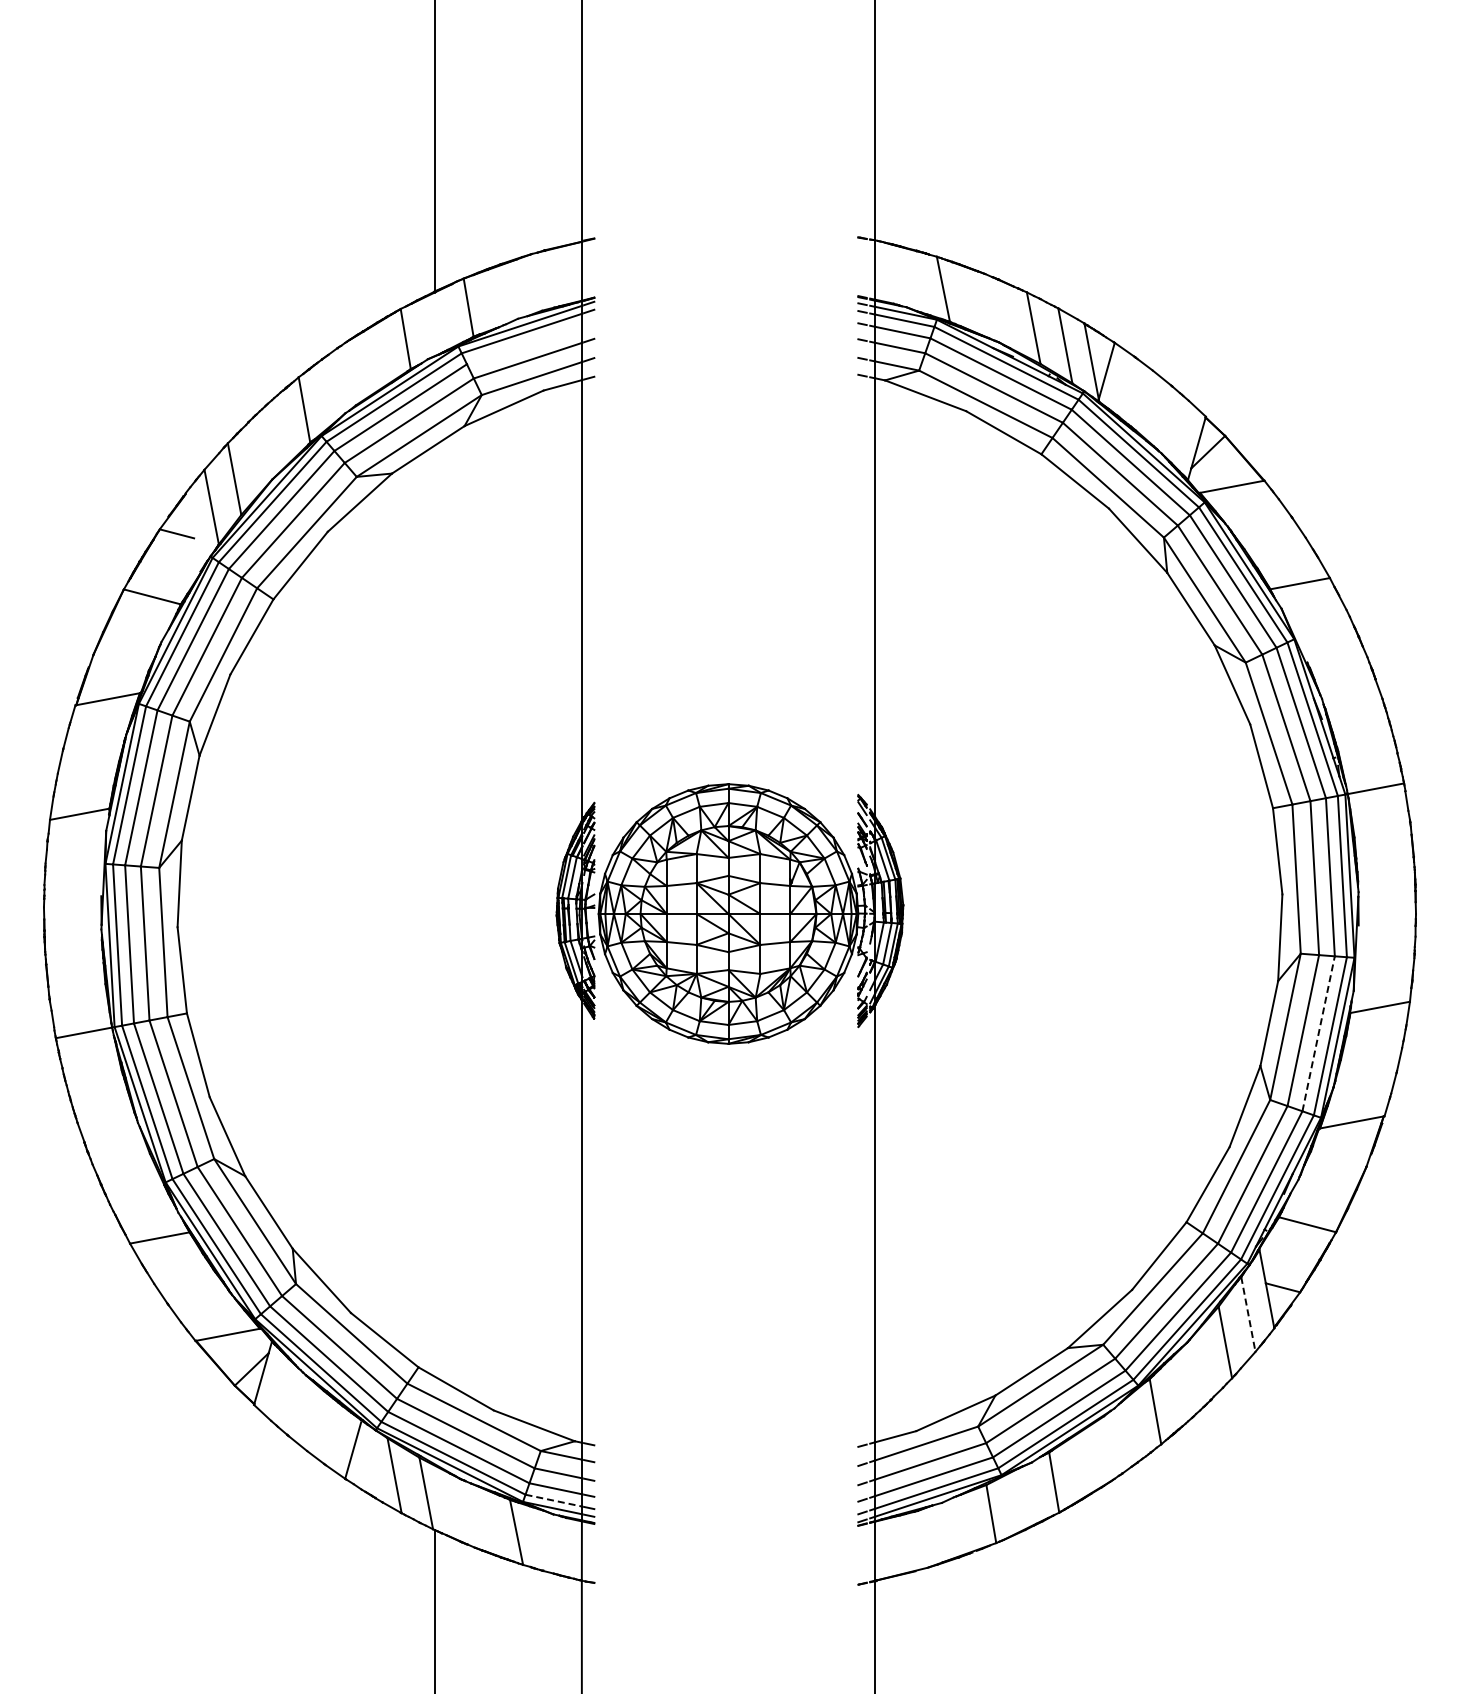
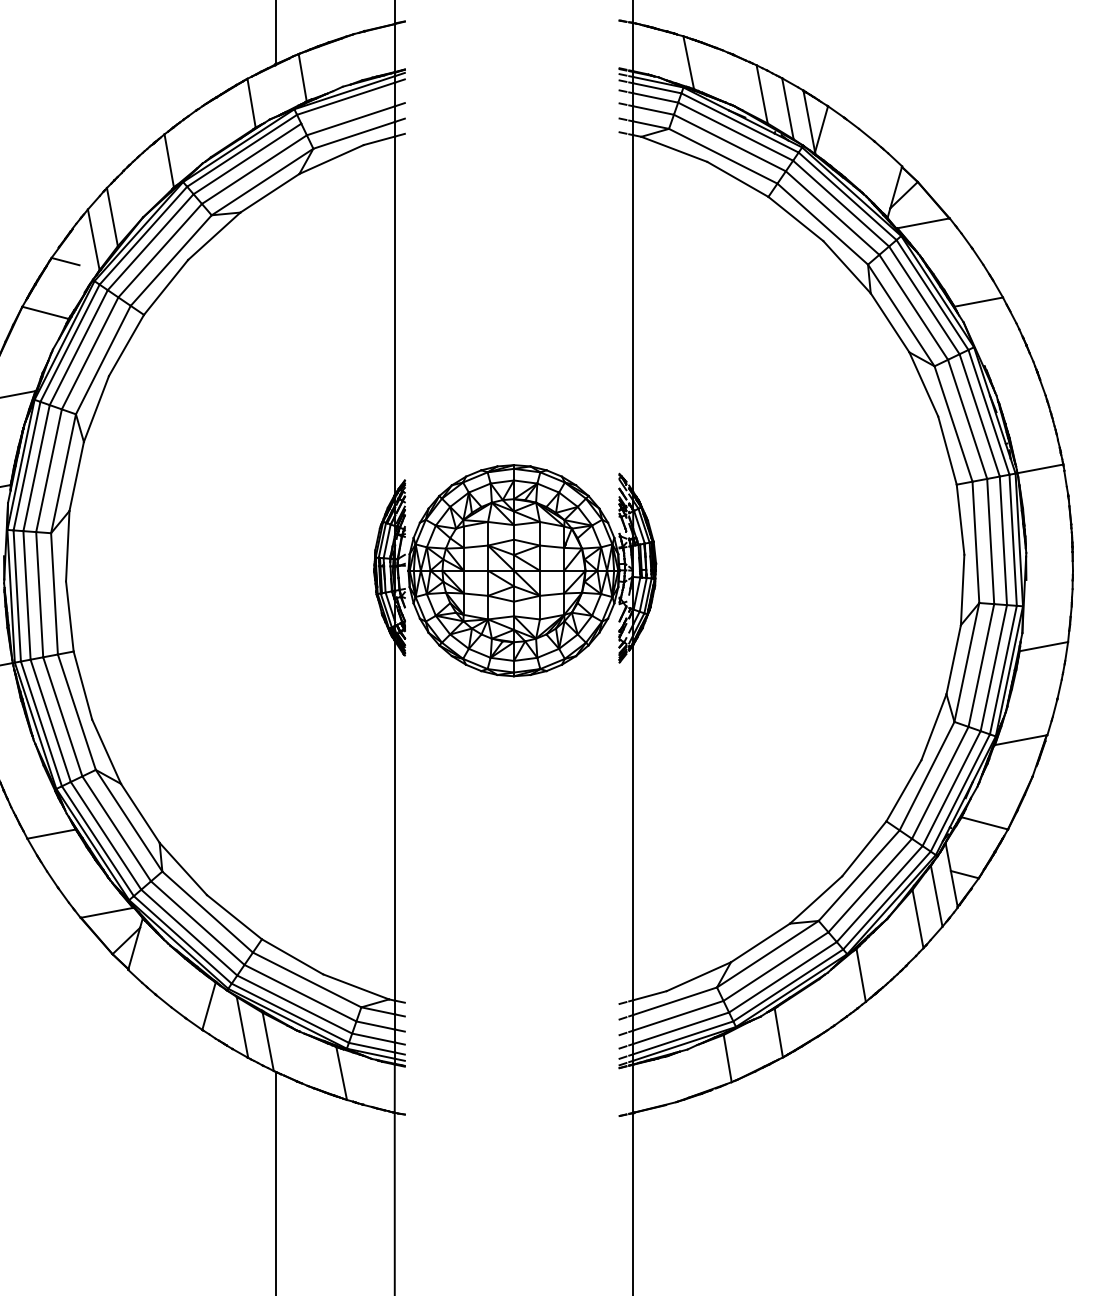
line: (1318, 1033) -> (993, 667), dashed -> solid
line: (1248, 1314) -> (936, 896), dashed -> solid
line: (553, 1500) -> (371, 1047), dashed -> solid

